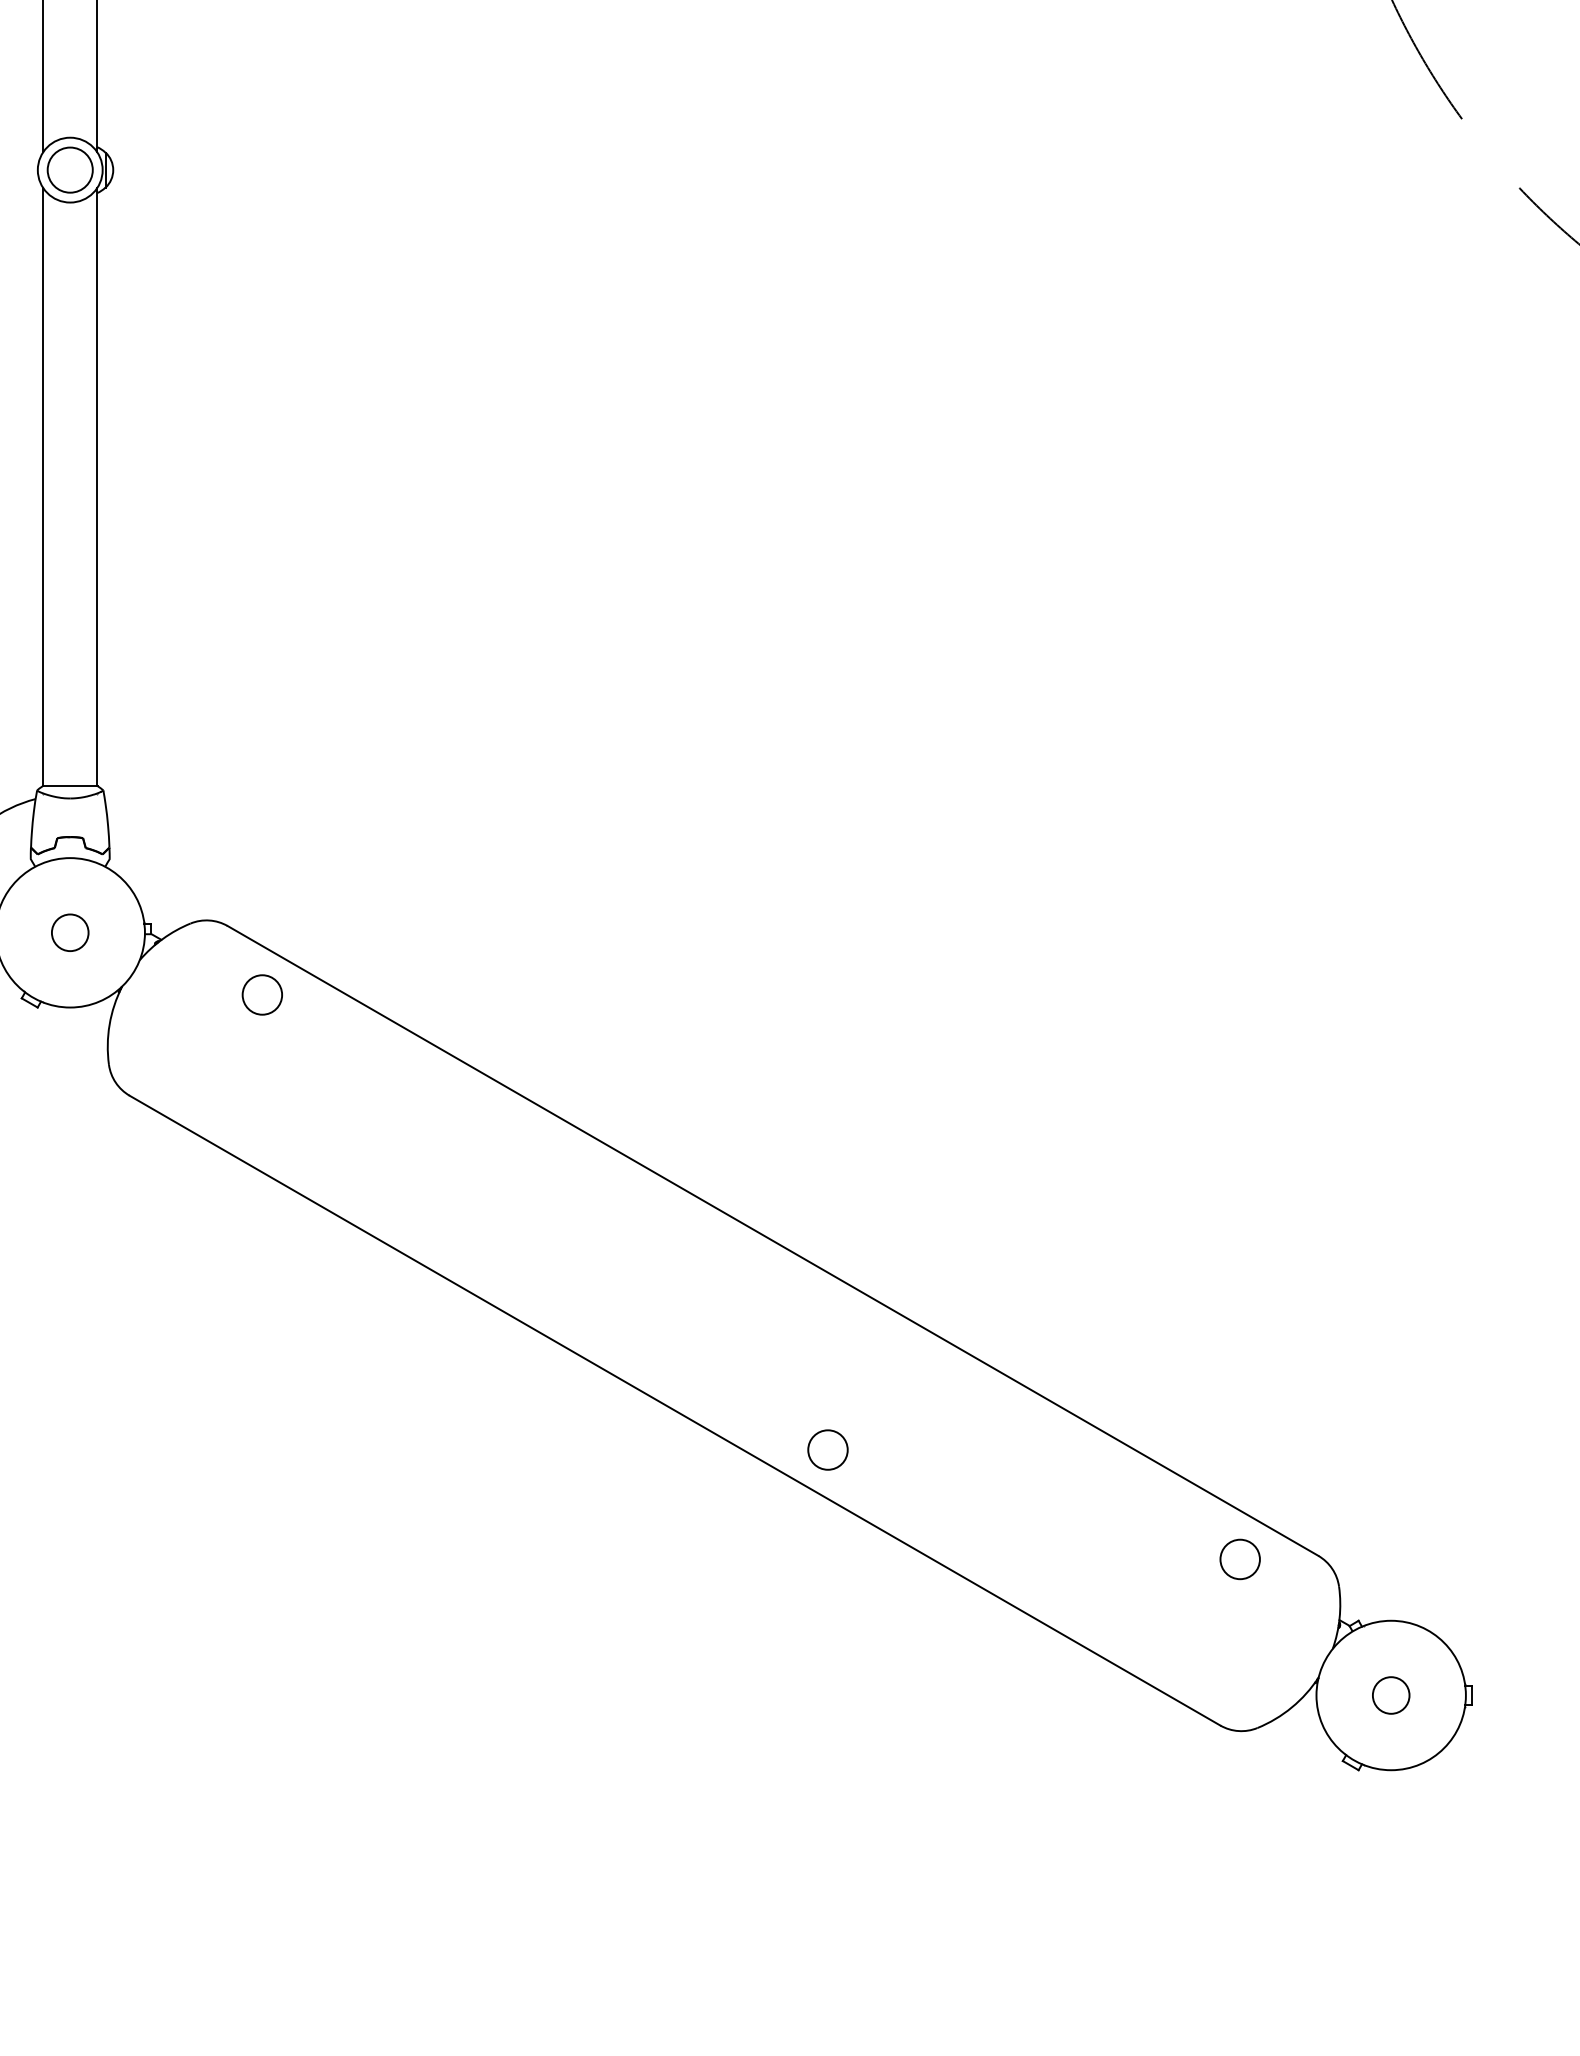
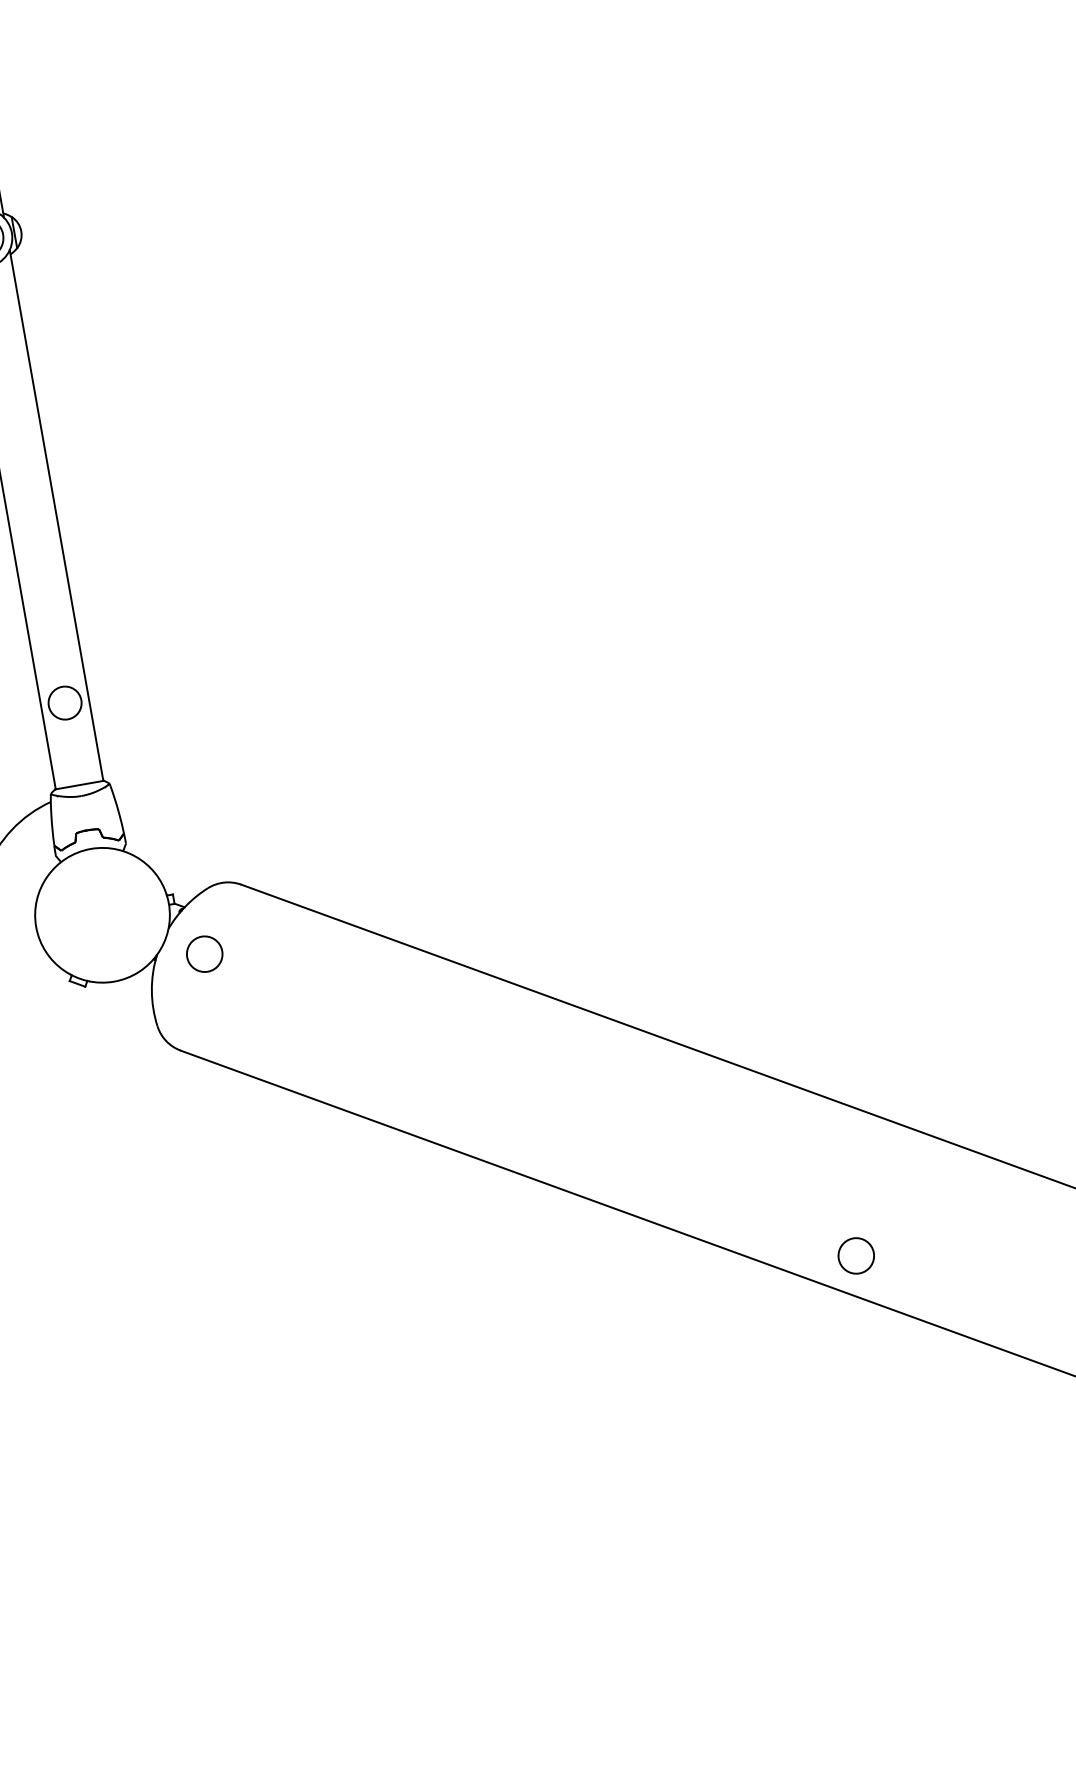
circle: (70, 932) -> (65, 702), moved
circle: (261, 994) -> (203, 953), moved

